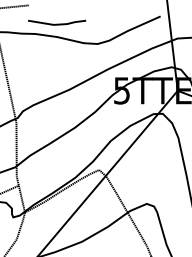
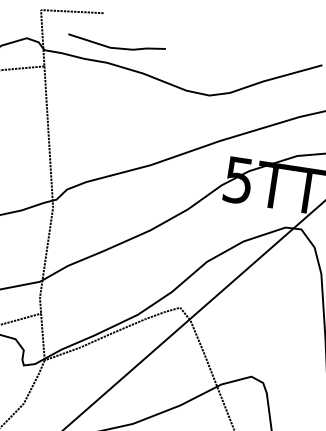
curve: (57, 23) -> (117, 46), moved

